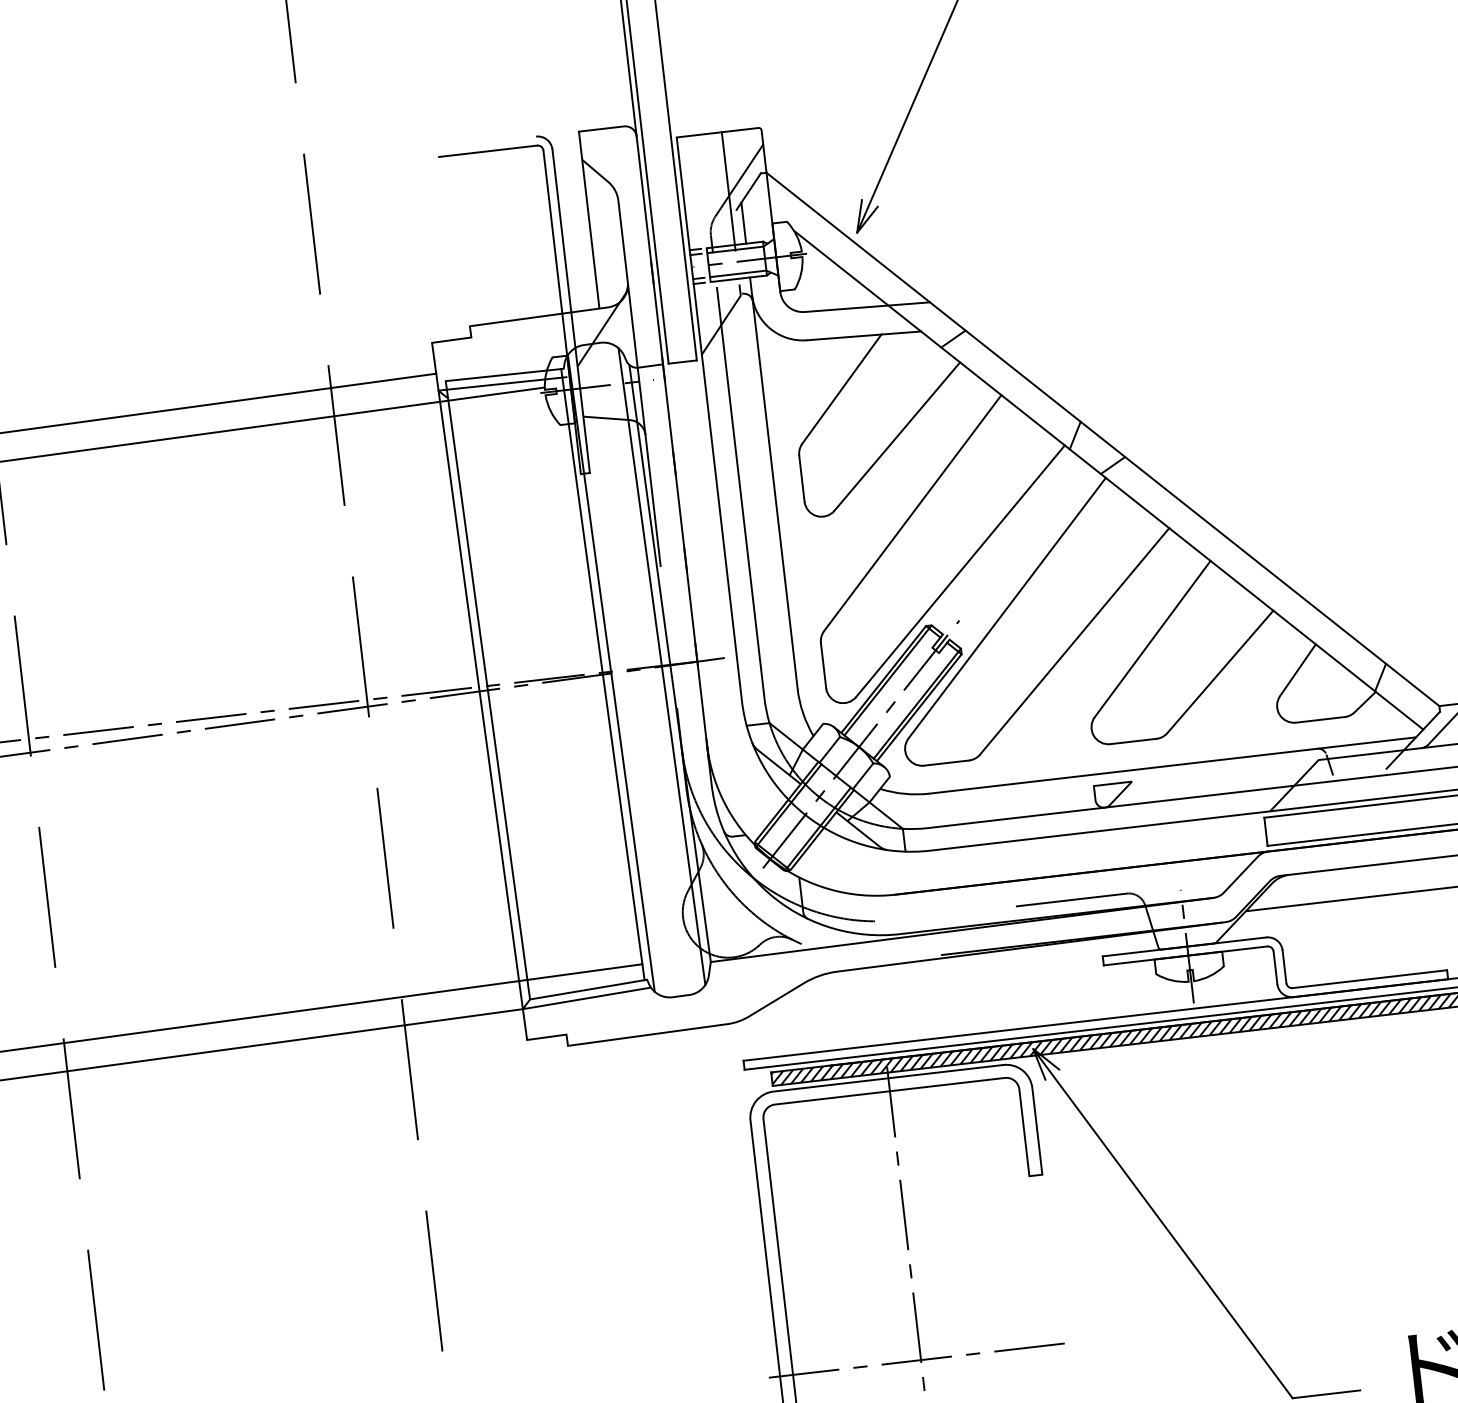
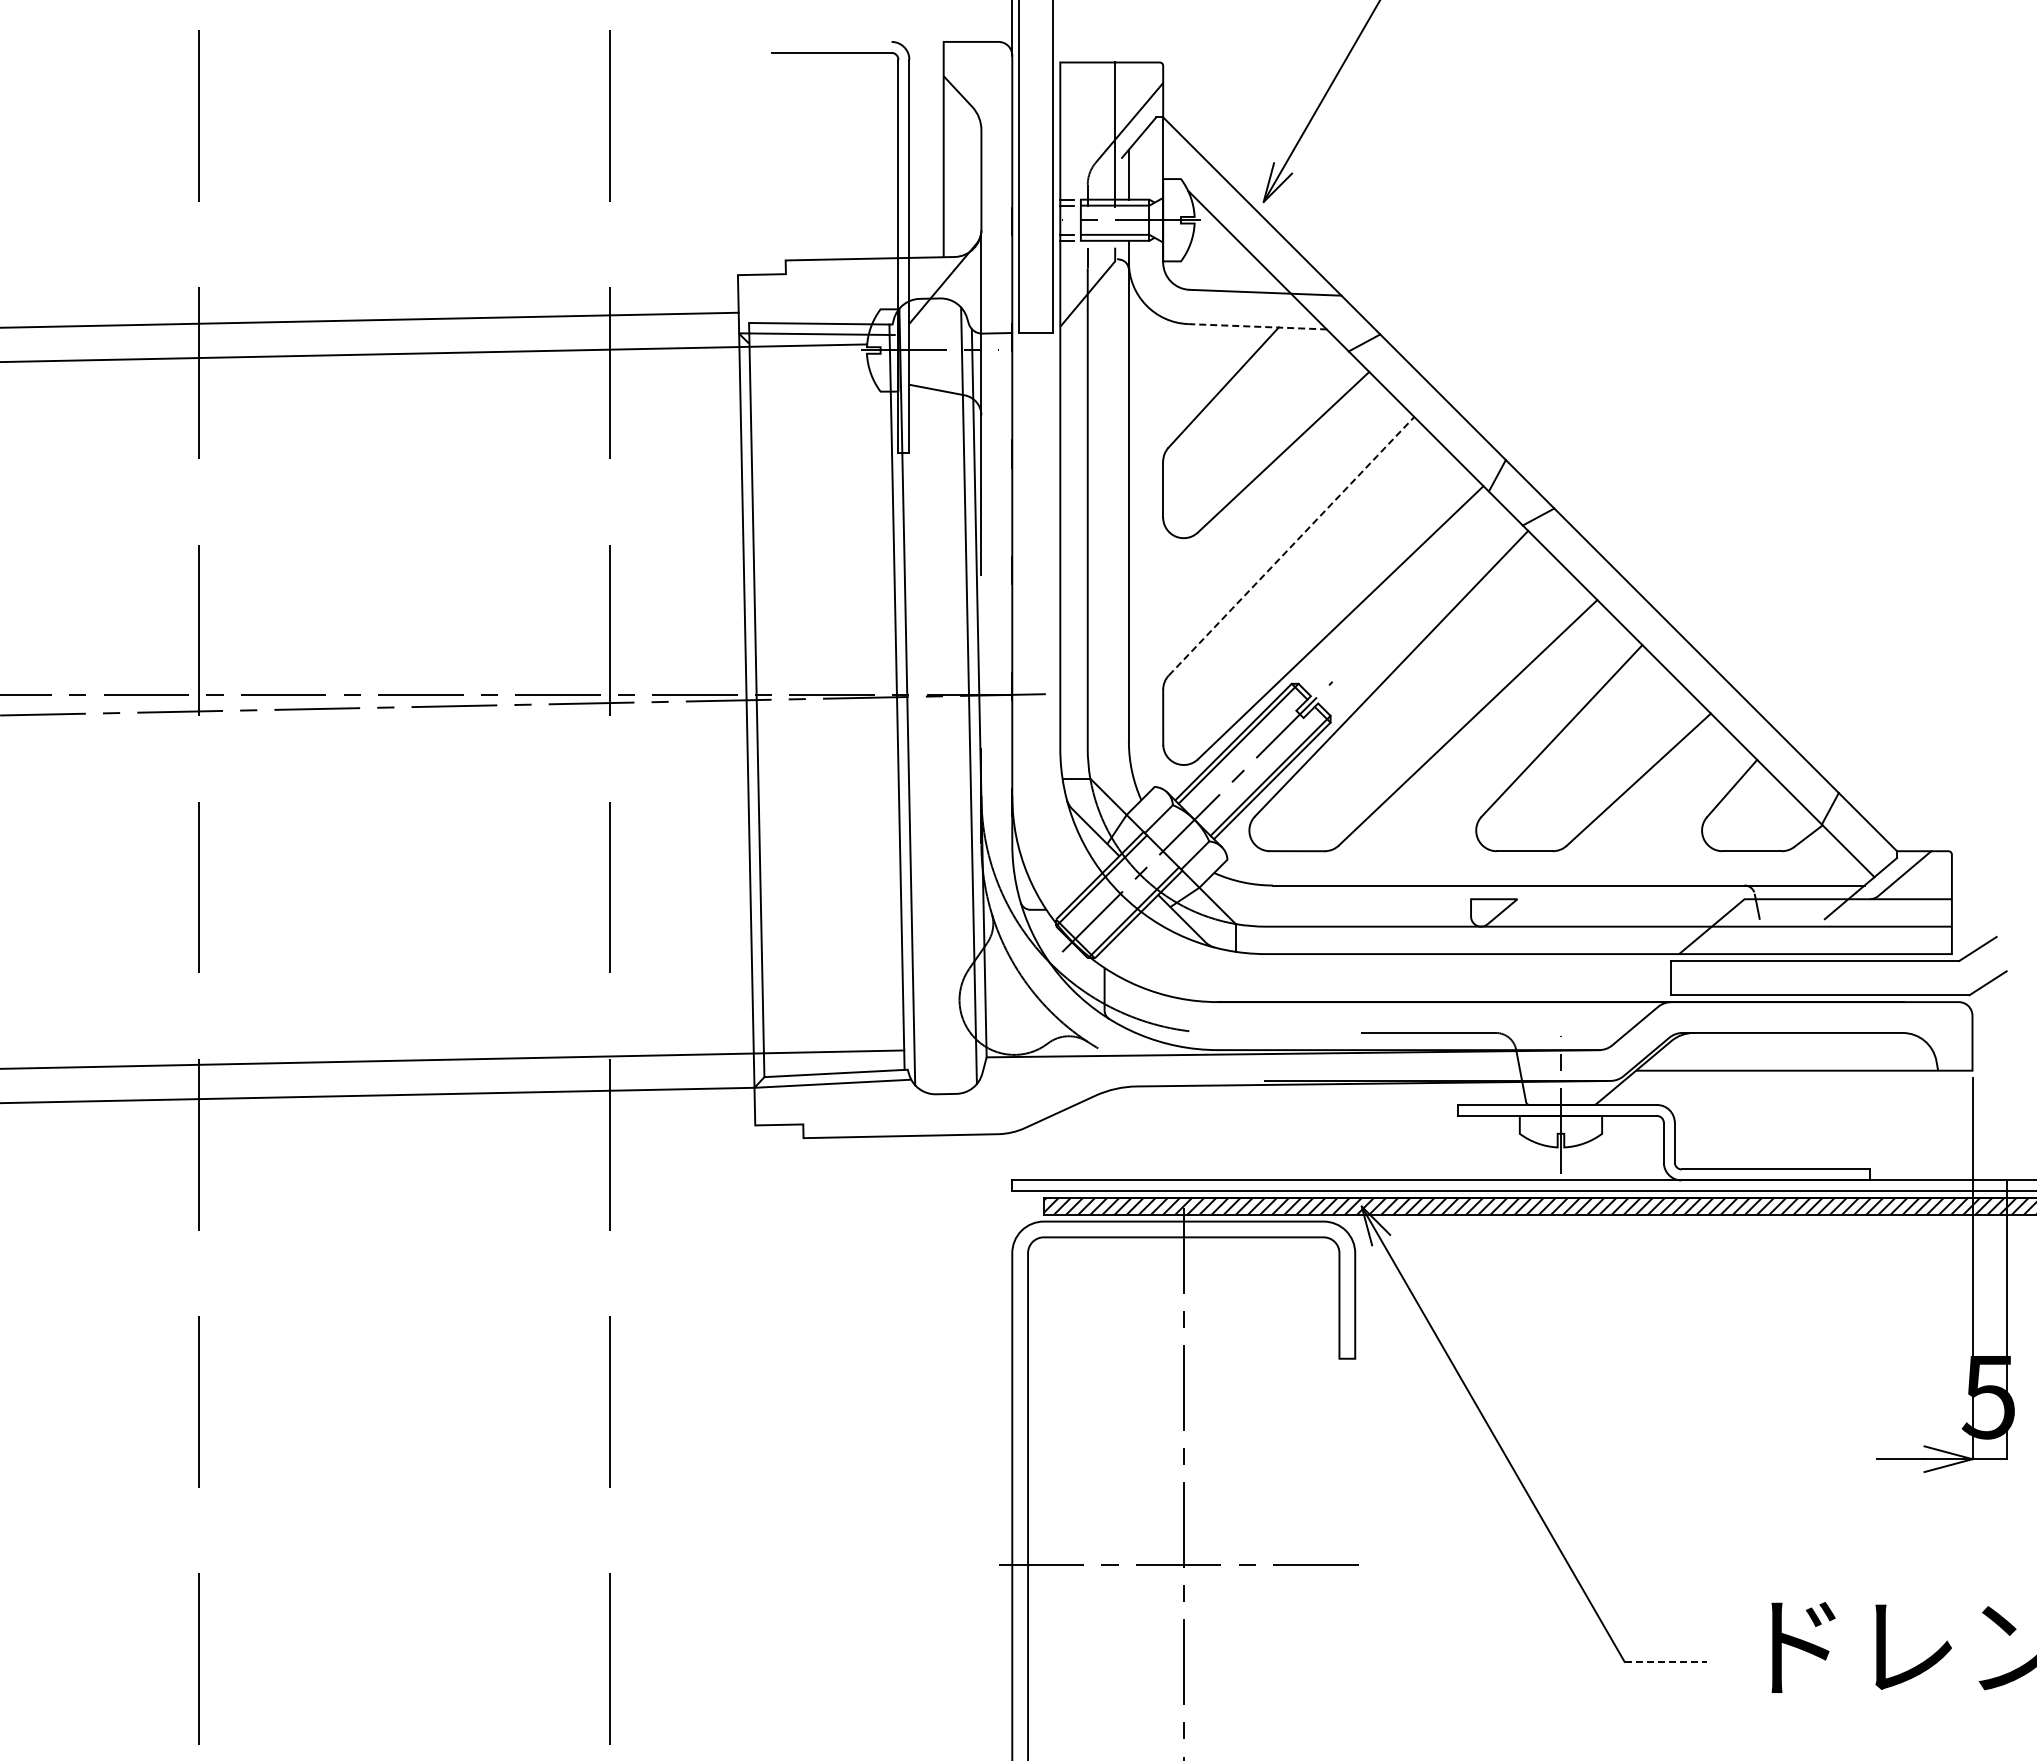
line: (863, 335) -> (1257, 326), solid -> dashed
line: (912, 512) -> (1291, 545), solid -> dashed
line: (1326, 1393) -> (1666, 1661), solid -> dashed

